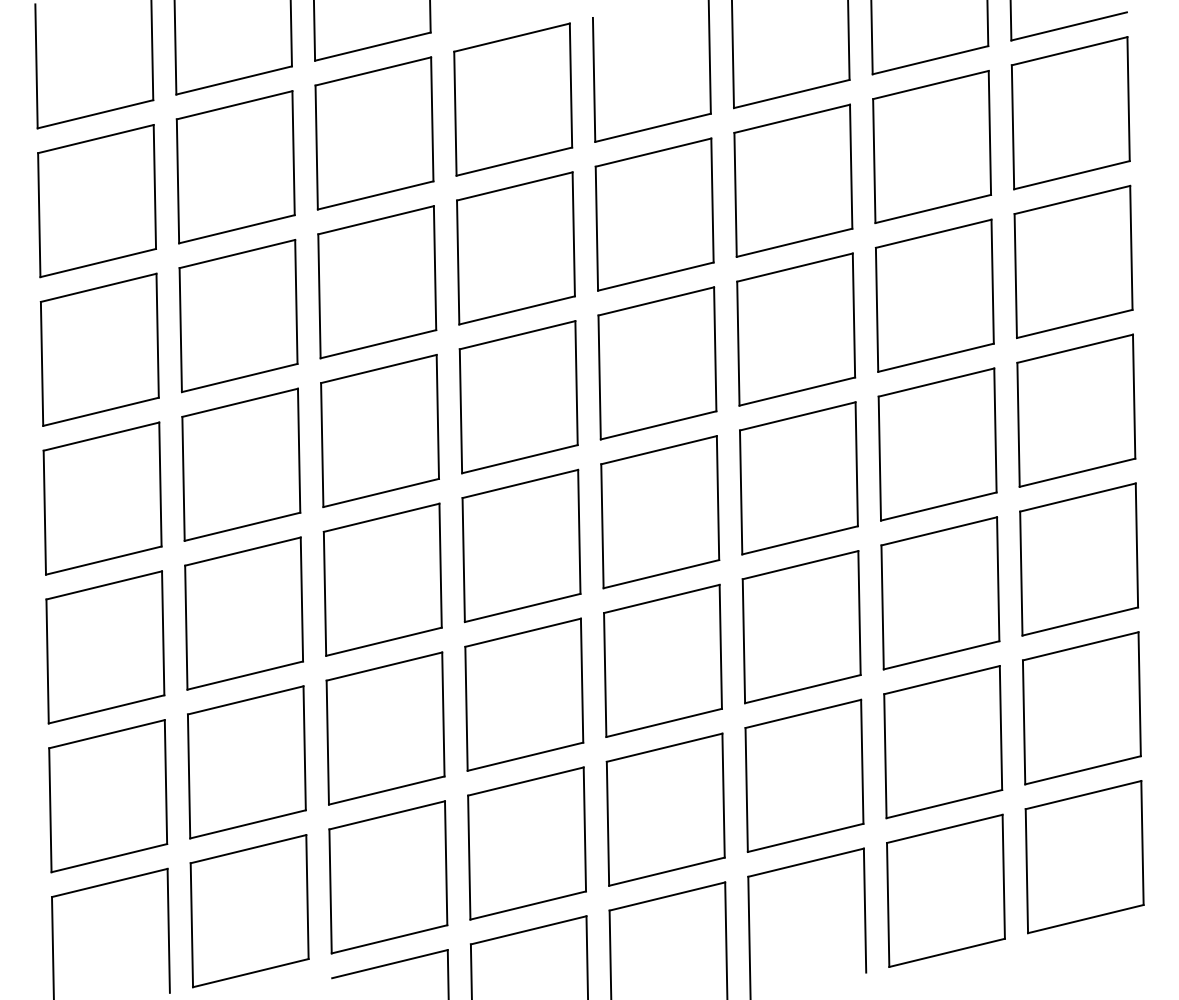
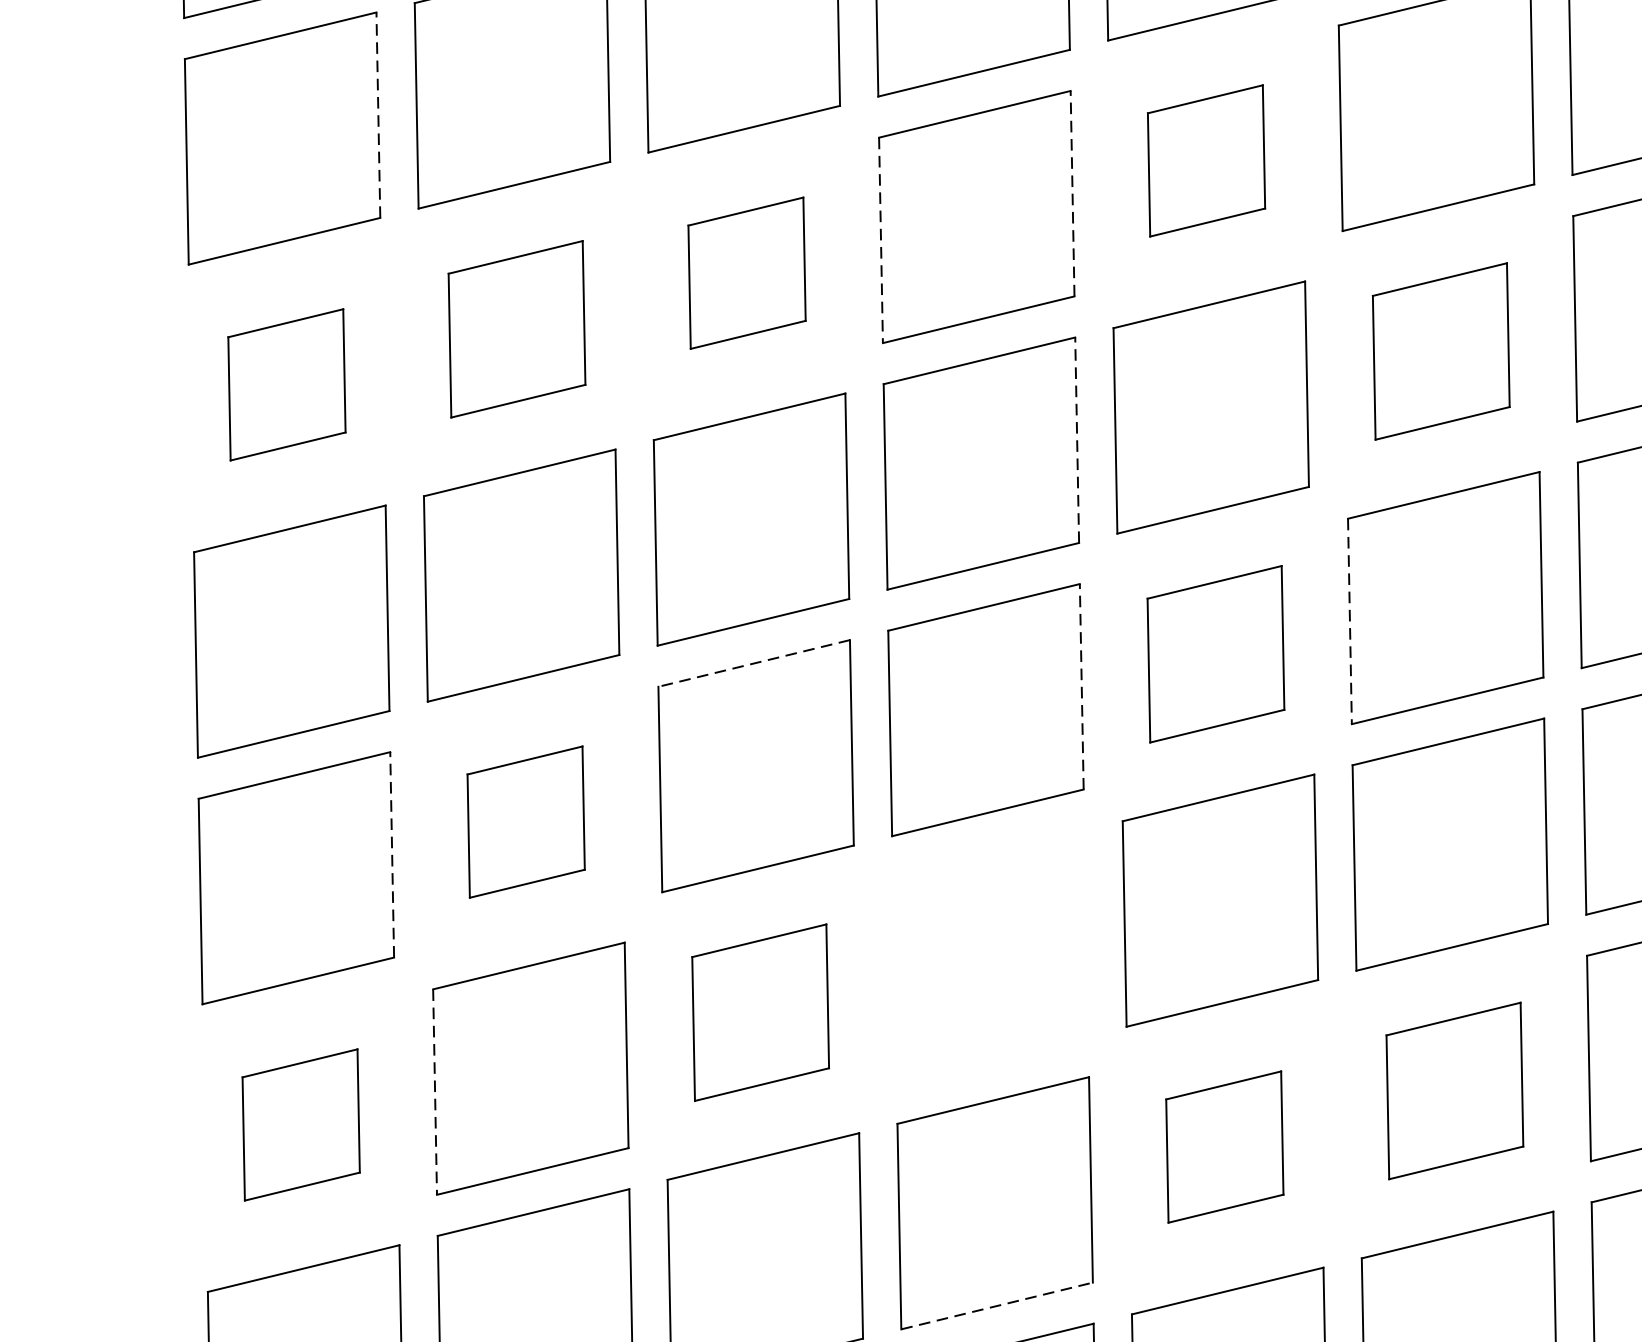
line: (154, 186) -> (377, 114), solid -> dashed
part: (654, 214) -> (1206, 160), size x0.6
line: (573, 234) -> (1072, 193), solid -> dashed
line: (458, 262) -> (881, 240), solid -> dashed
part: (377, 282) -> (747, 273), size x0.6
part: (238, 316) -> (516, 329), size x0.7
part: (796, 329) -> (1441, 351), size x0.7
part: (99, 349) -> (286, 384), size x0.6
line: (576, 382) -> (1077, 439), solid -> dashed
line: (741, 492) -> (1350, 621), solid -> dashed
part: (660, 512) -> (1216, 654), size x0.7
line: (381, 517) -> (753, 662), solid -> dashed
line: (579, 531) -> (1082, 686), solid -> dashed
part: (243, 613) -> (525, 822), size x0.6
line: (163, 633) -> (392, 855), solid -> dashed
part: (524, 694) -> (990, 956), removed
part: (385, 728) -> (760, 1012), size x0.7
part: (804, 775) -> (1454, 1090), size x0.7
line: (189, 776) -> (435, 1092), solid -> dashed
part: (108, 796) -> (301, 1125), size x0.6
part: (665, 809) -> (1224, 1146), size x0.6
line: (528, 905) -> (997, 1305), solid -> dashed

